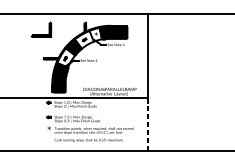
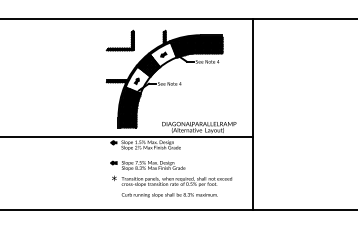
part: (40, 34) -> (119, 47), moved
hatch: (95, 34) -> (179, 47), added
line: (148, 124) -> (252, 173), dashed -> solid

